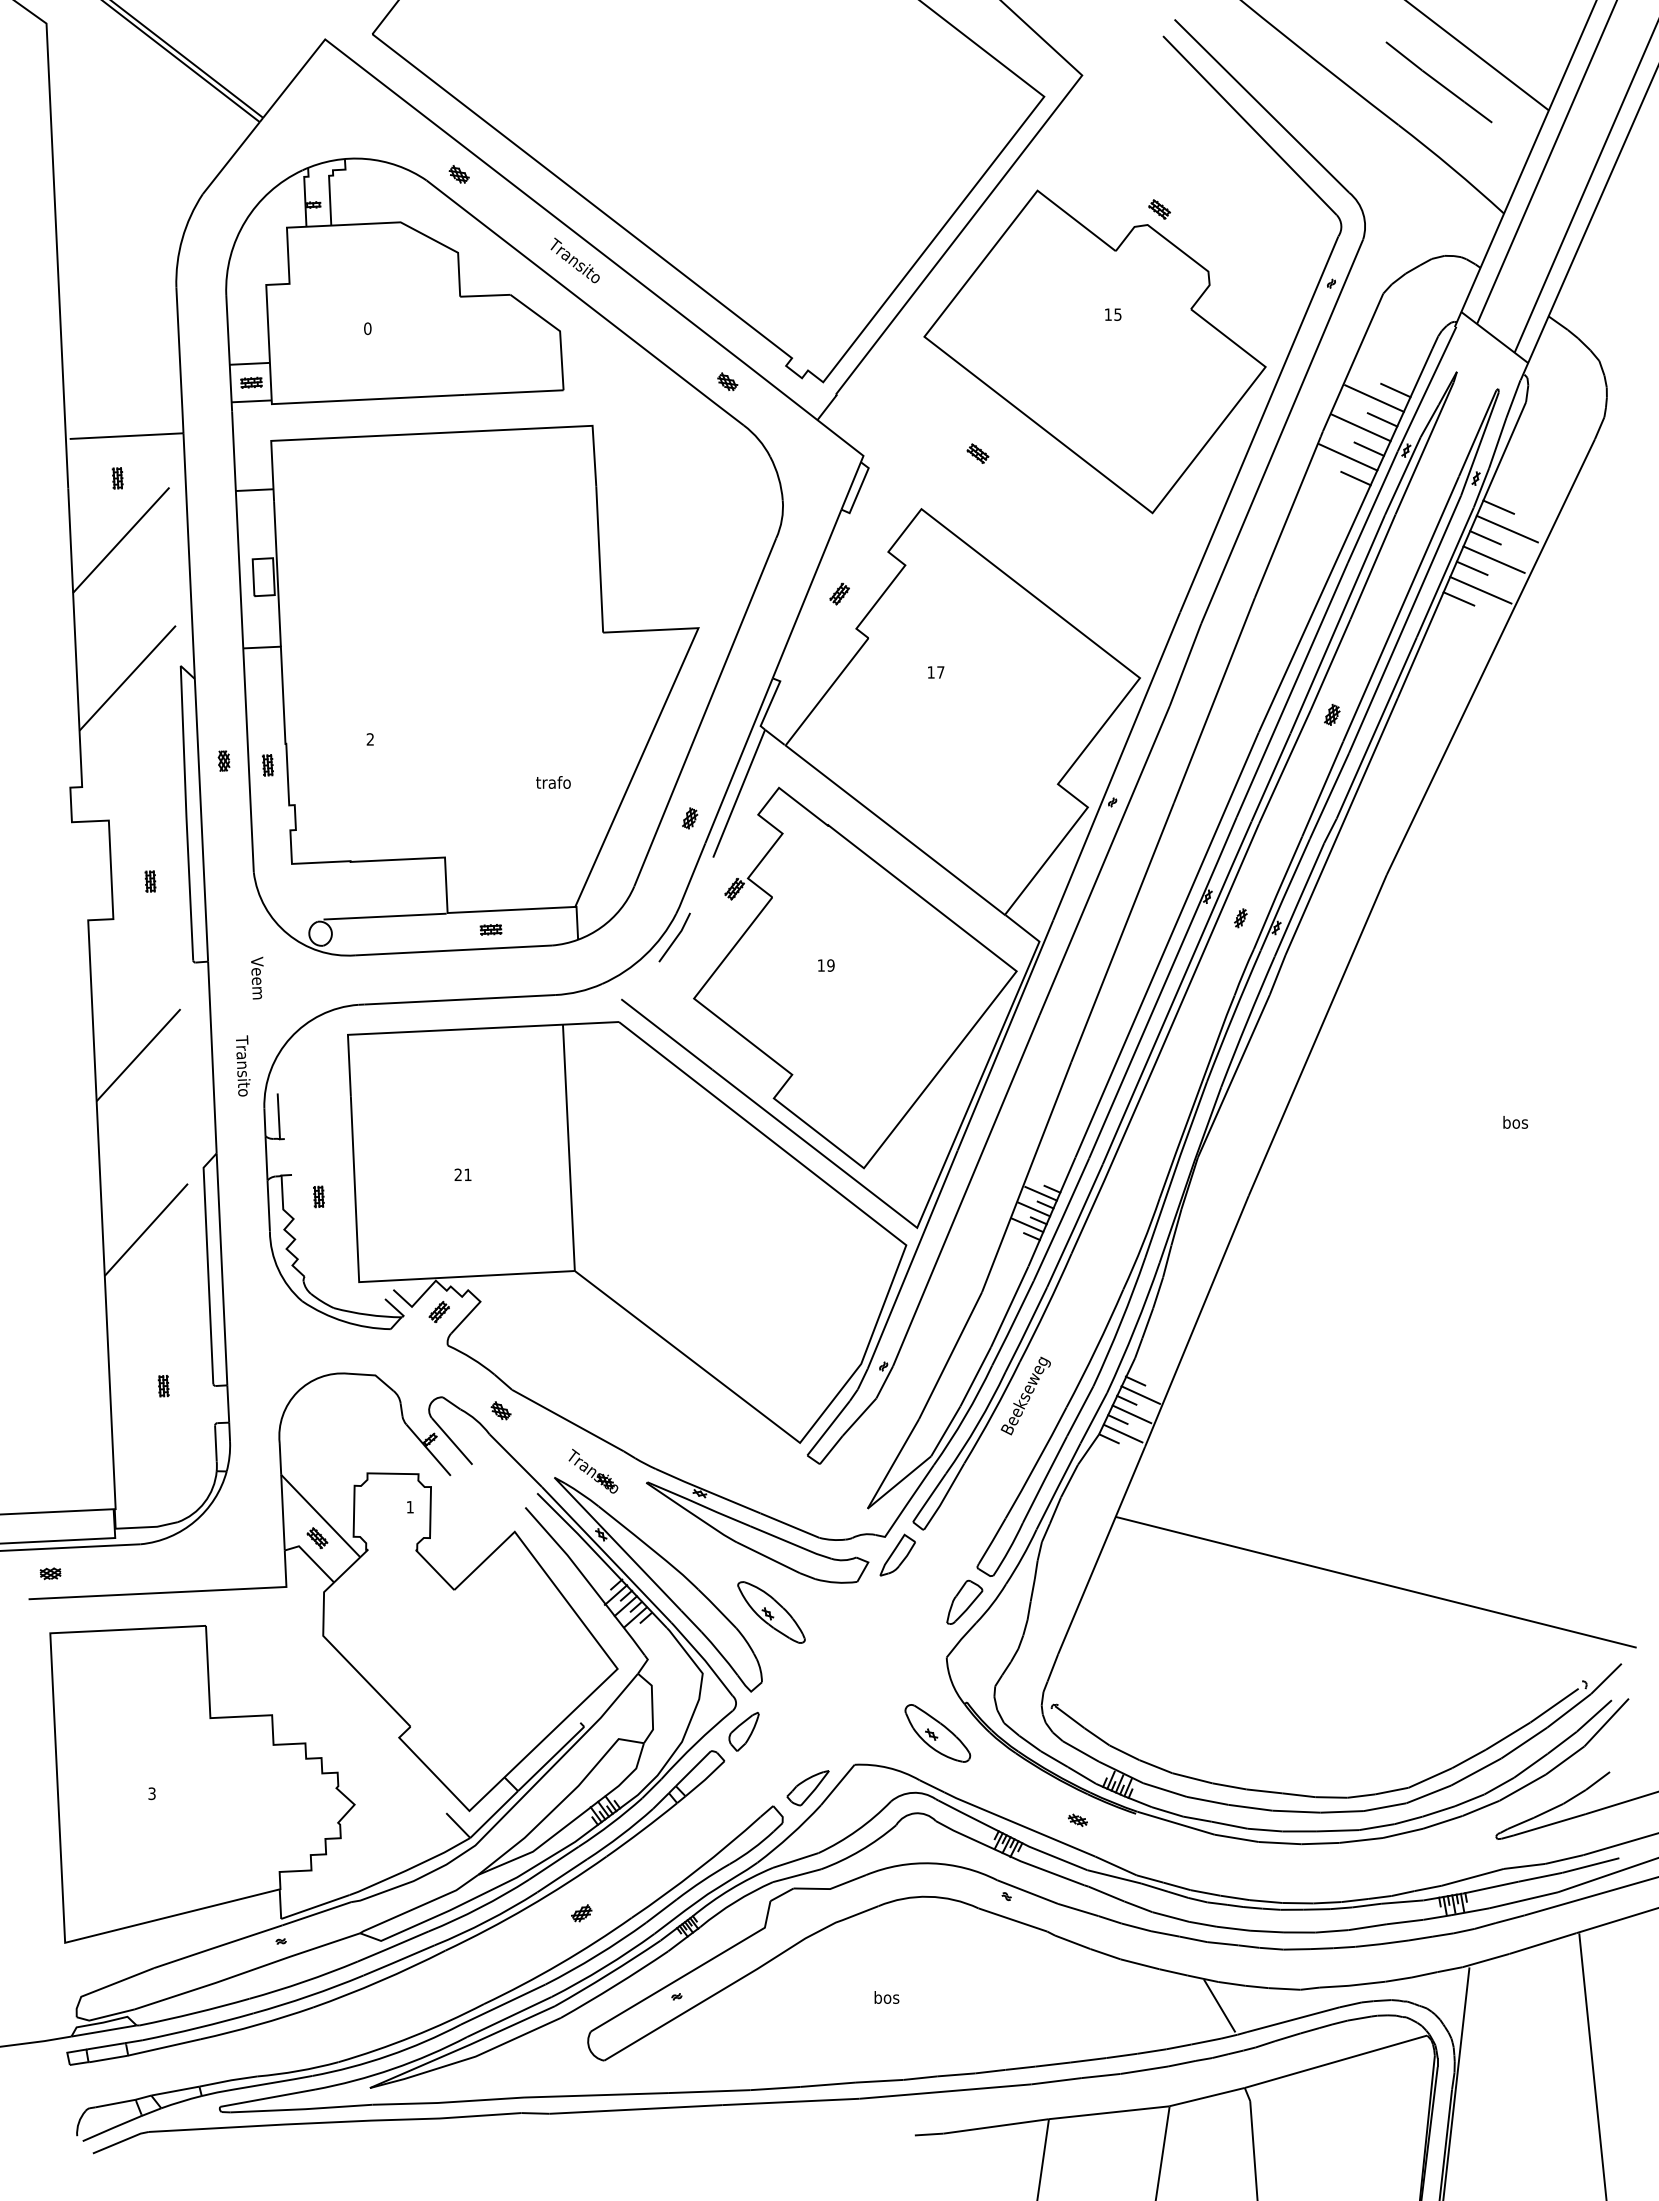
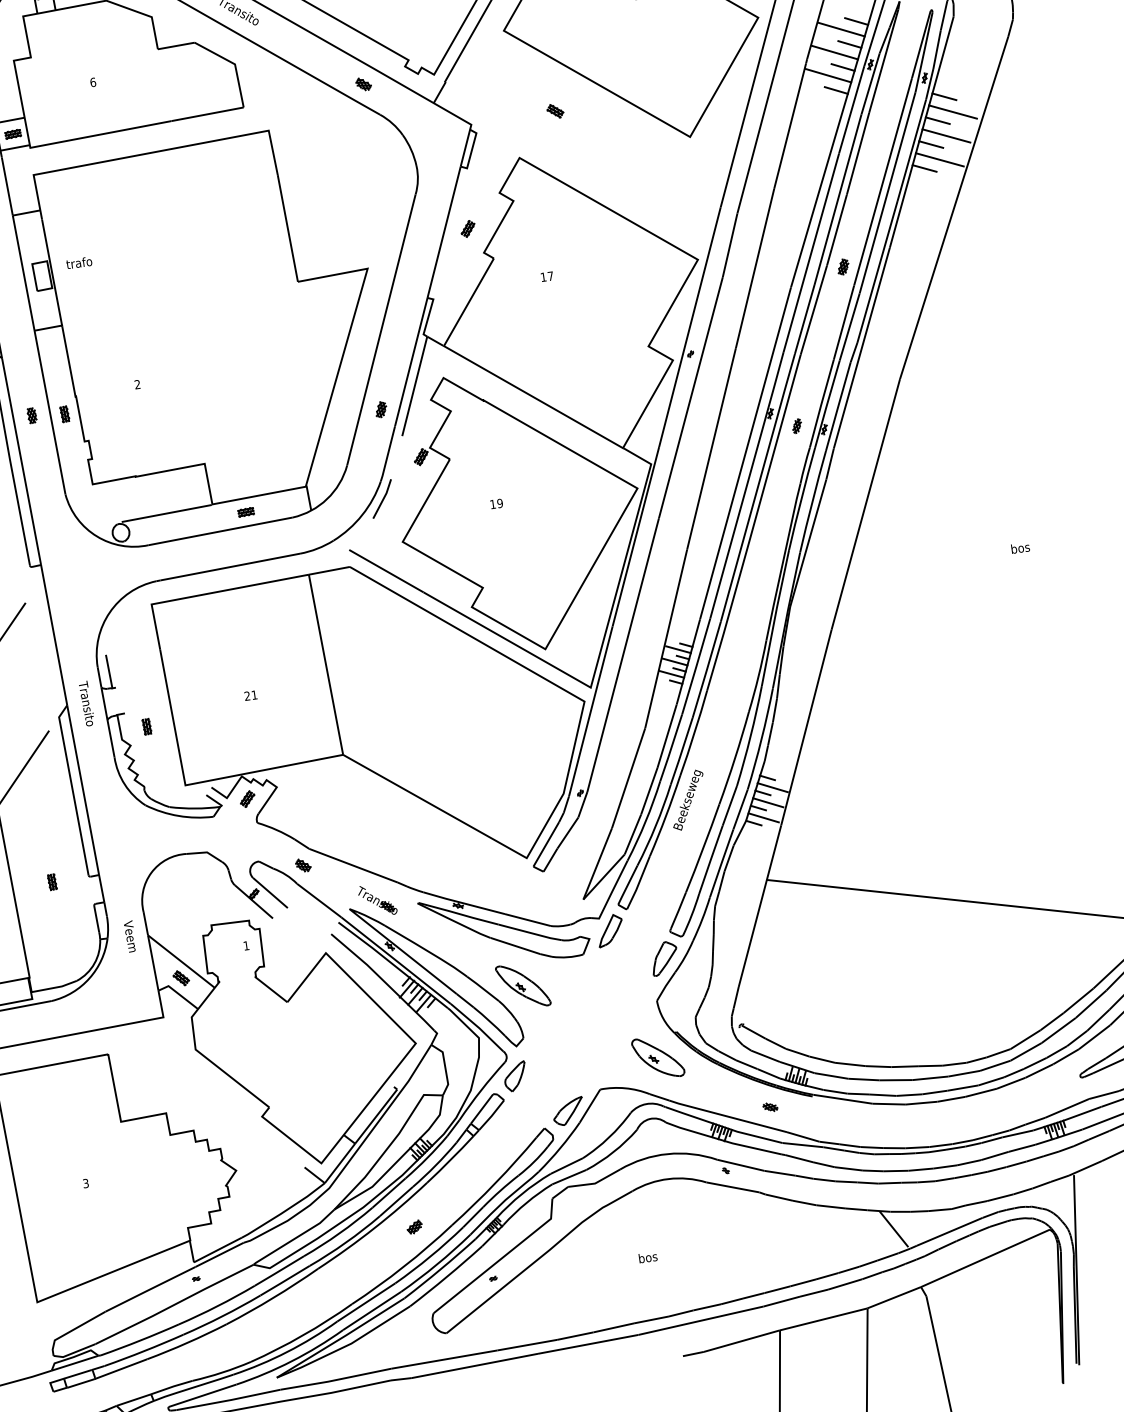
text: (367, 328) -> (92, 82), 0 -> 6
text: (553, 782) -> (79, 262), moved
text: (257, 977) -> (130, 936), moved
text: (243, 1065) -> (87, 703), moved

